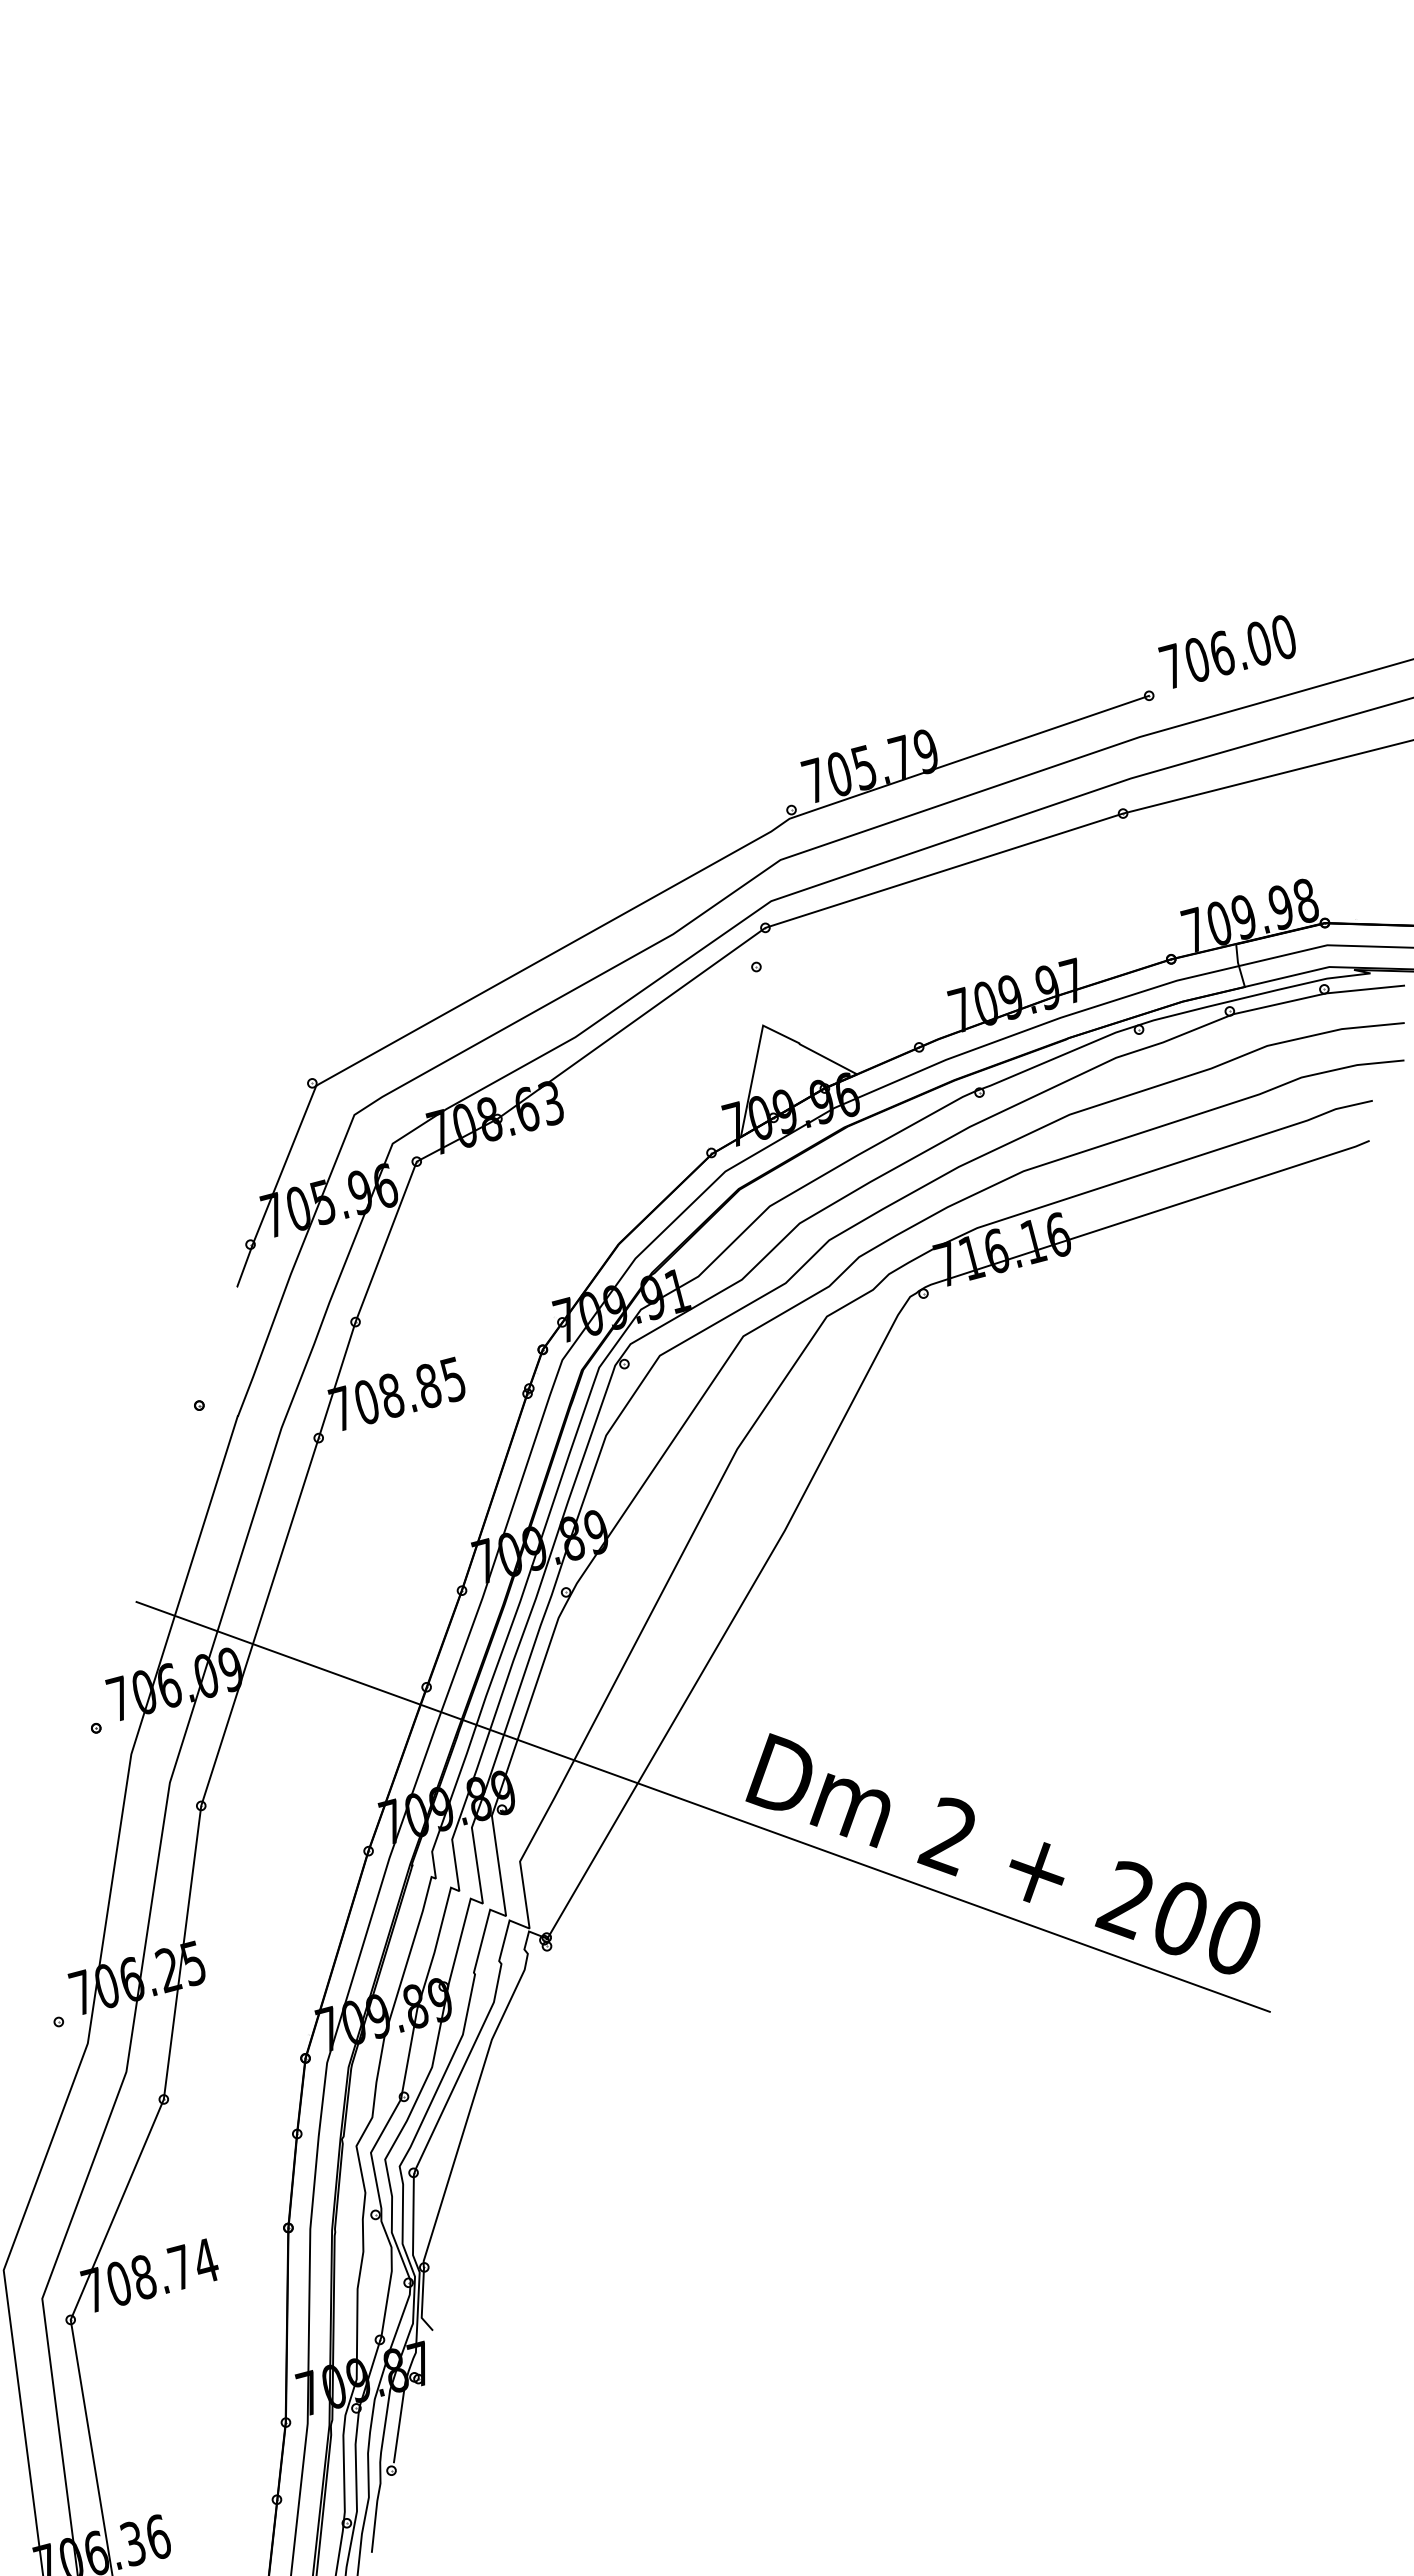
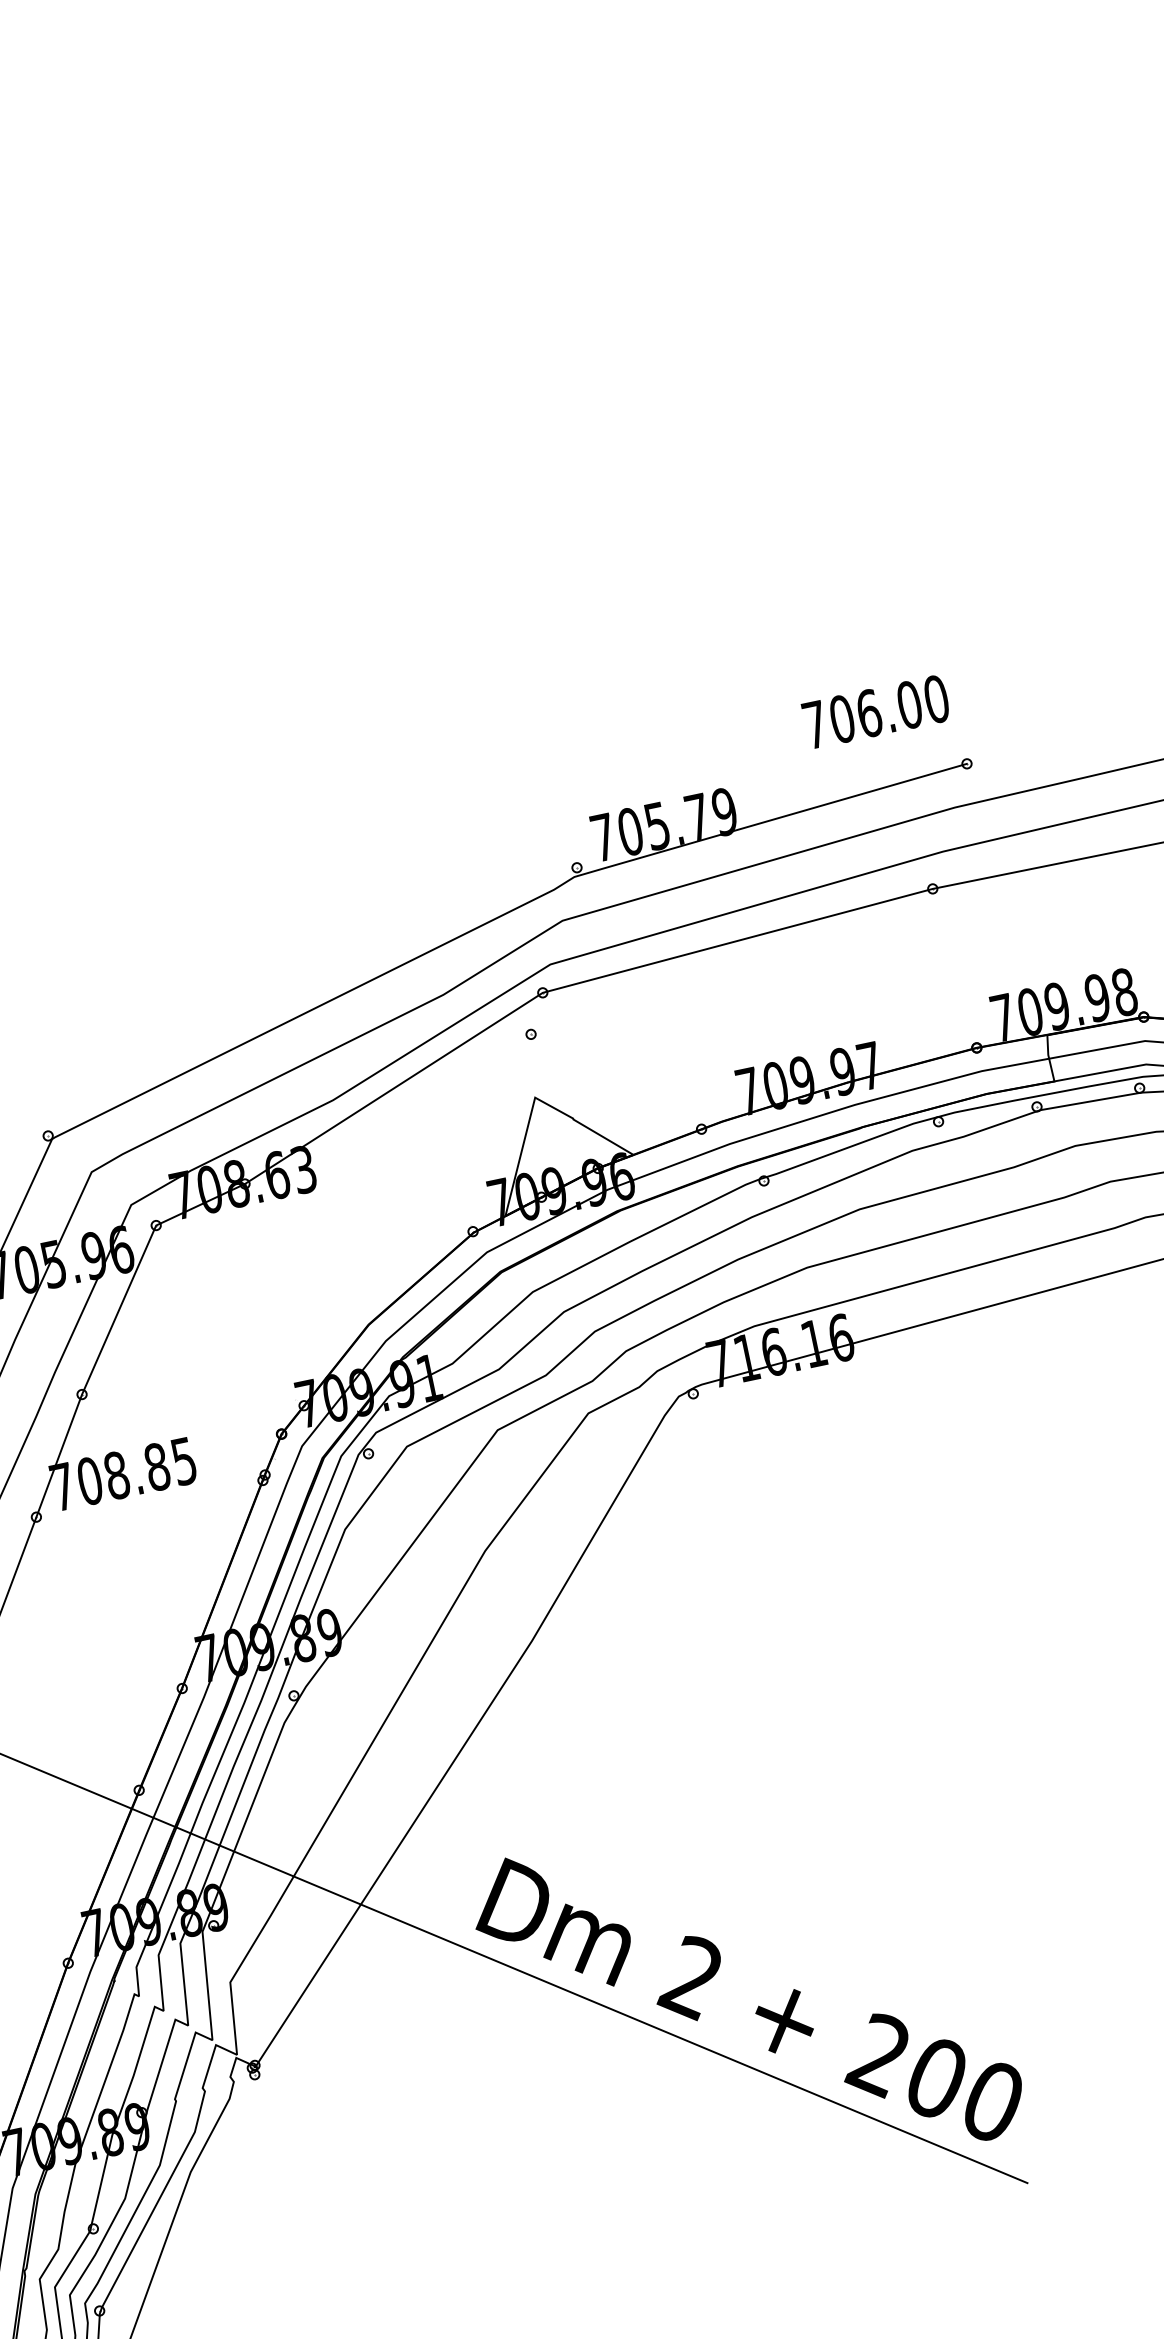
text: (1226, 651) -> (874, 711), moved

